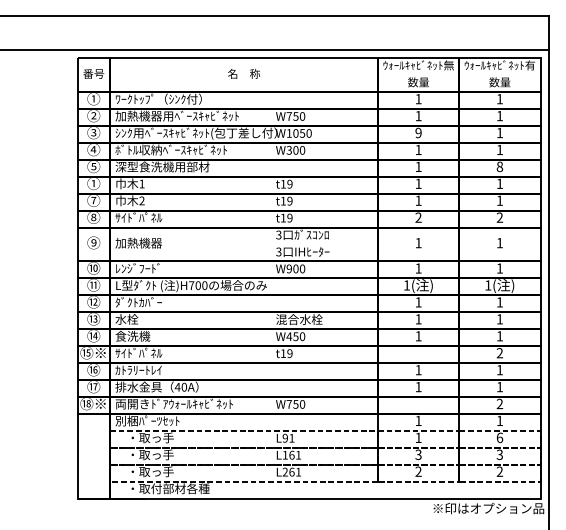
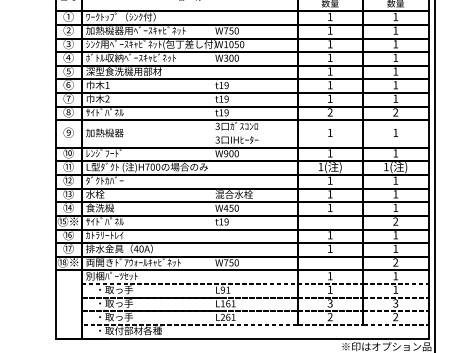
text: (418, 132) -> (330, 43), 9 -> 1
text: (499, 166) -> (395, 71), 8 -> 1
text: (93, 183) -> (68, 84), ① -> ⑥
text: (499, 437) -> (395, 289), 6 -> 1

